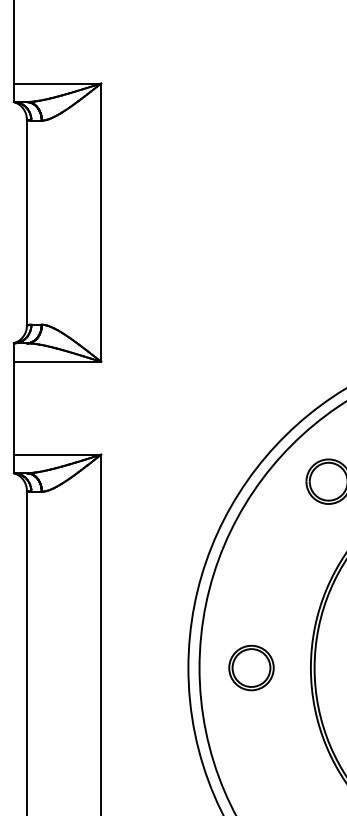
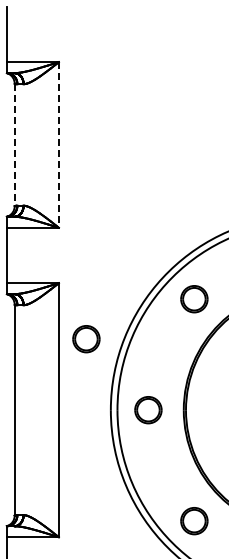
line: (100, 221) -> (58, 144), solid -> dashed
line: (26, 223) -> (14, 145), solid -> dashed
part: (147, 549) -> (86, 339), added

